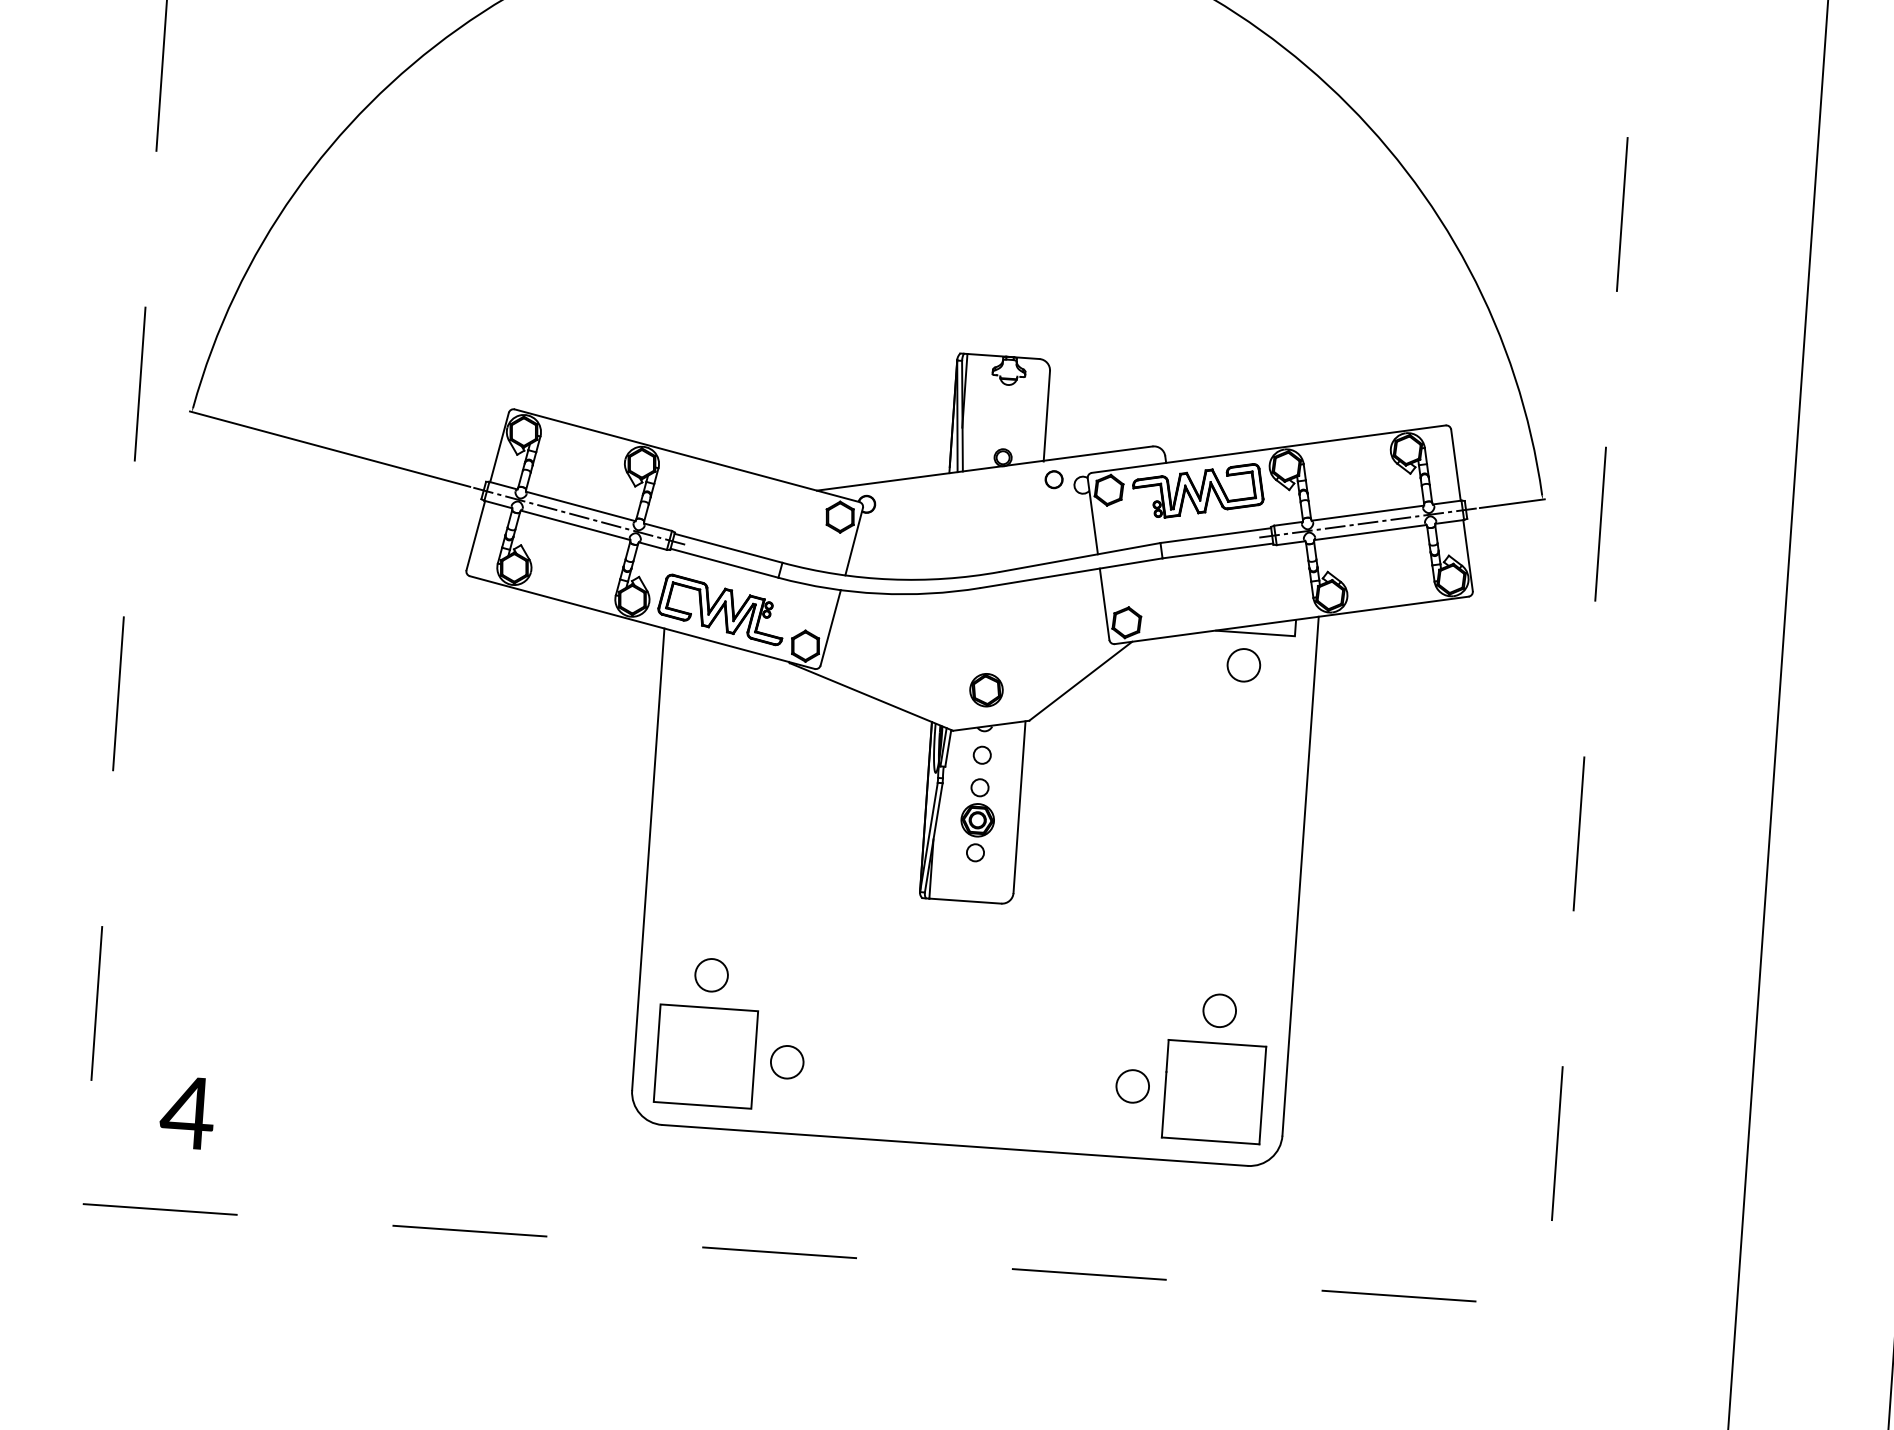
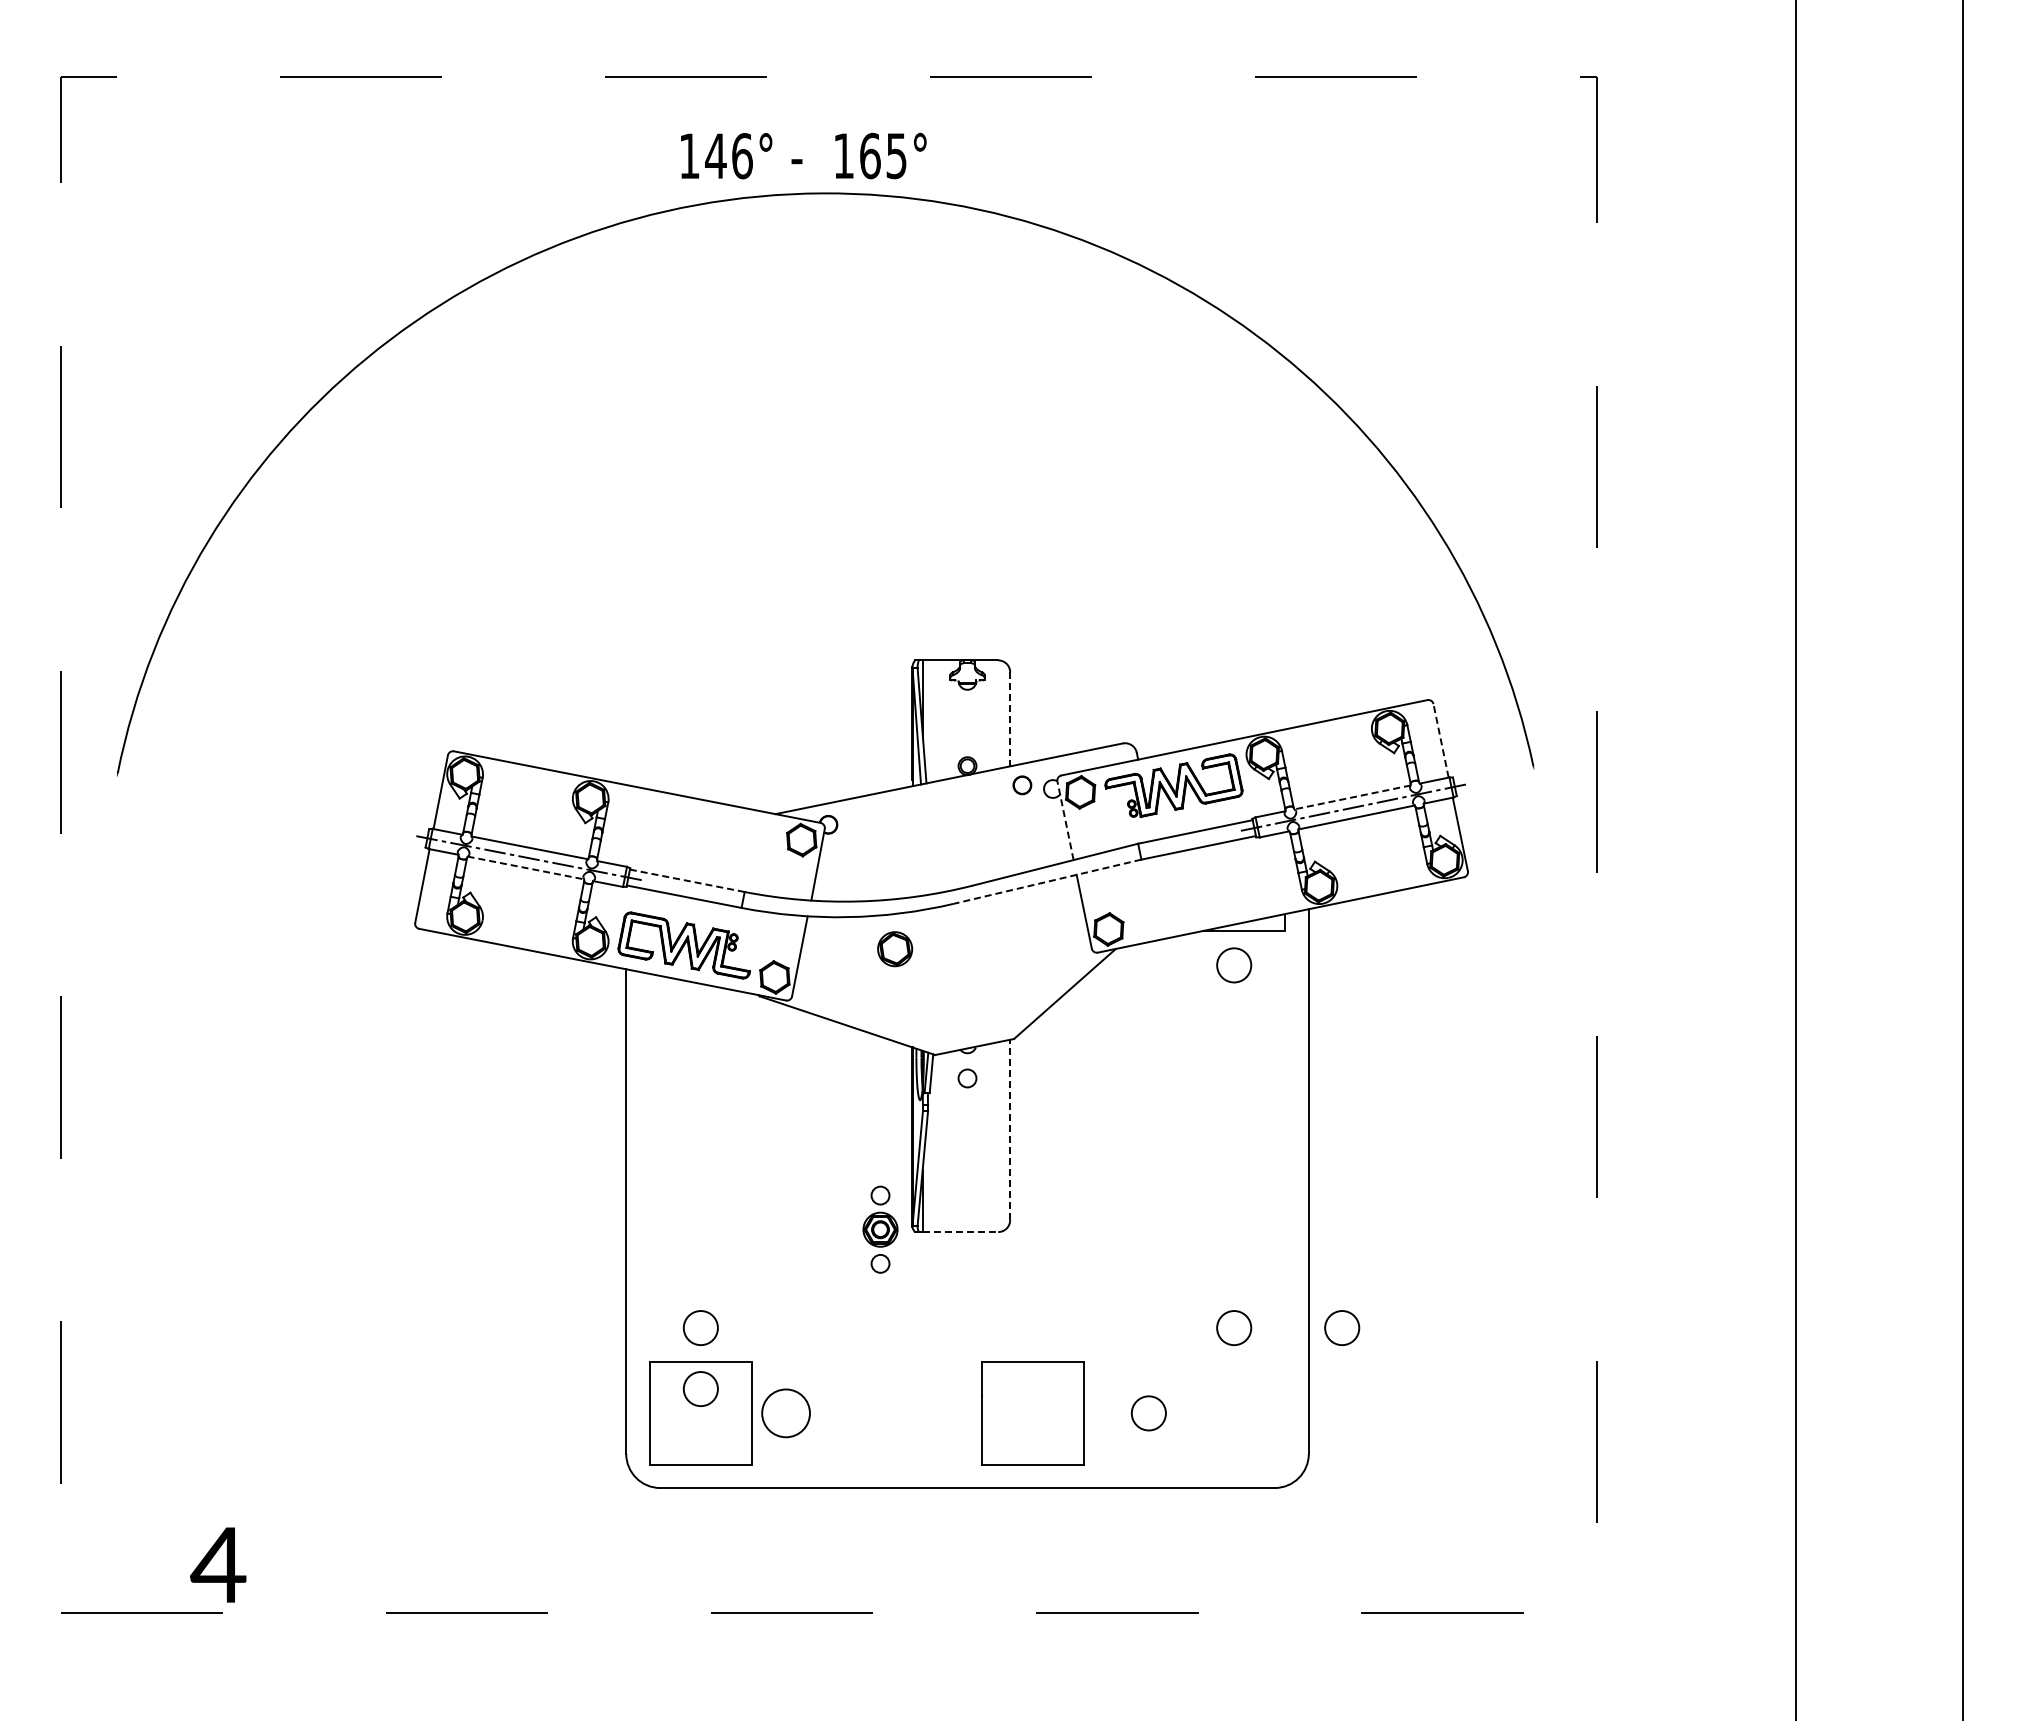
line: (1047, 416) -> (1010, 719), solid -> dashed
line: (329, 449) -> (263, 806), removed
line: (1456, 464) -> (1441, 740), solid -> dashed
line: (1512, 503) -> (1502, 776), removed
line: (1367, 513) -> (1352, 797), solid -> dashed
line: (1092, 516) -> (1065, 820), solid -> dashed
line: (576, 525) -> (526, 868), solid -> dashed
line: (727, 547) -> (686, 880), solid -> dashed
line: (1071, 572) -> (1047, 881), solid -> dashed
part: (986, 690) -> (895, 949), moved
line: (1019, 806) -> (1010, 1129), solid -> dashed
part: (977, 820) -> (880, 1229), moved
line: (965, 901) -> (960, 1232), solid -> dashed
circle: (1322, 1017) -> (1342, 1327), added
circle: (707, 1032) -> (700, 1388), added
circle: (787, 1062) -> (786, 1413), size x1.4
part: (1213, 1092) -> (1032, 1413), moved
text: (187, 1112) -> (218, 1564), moved

